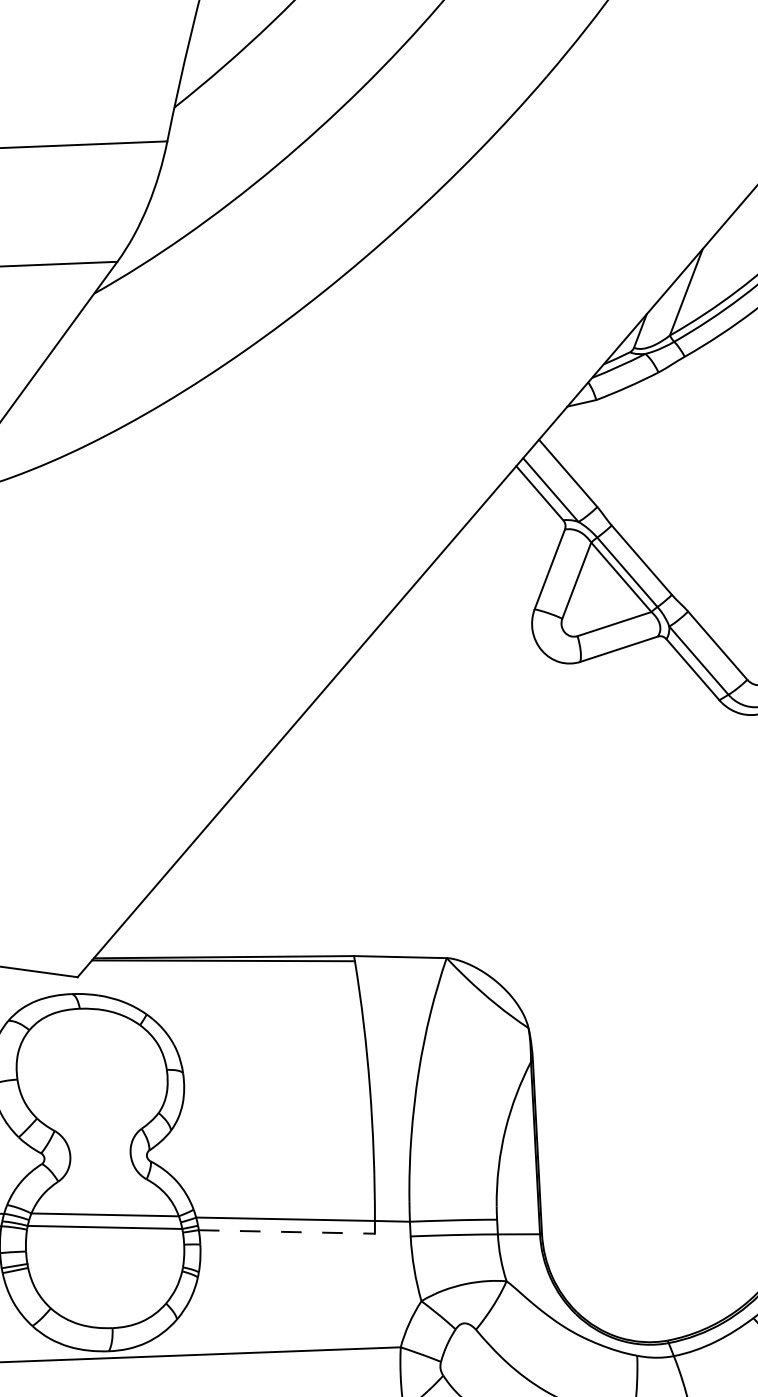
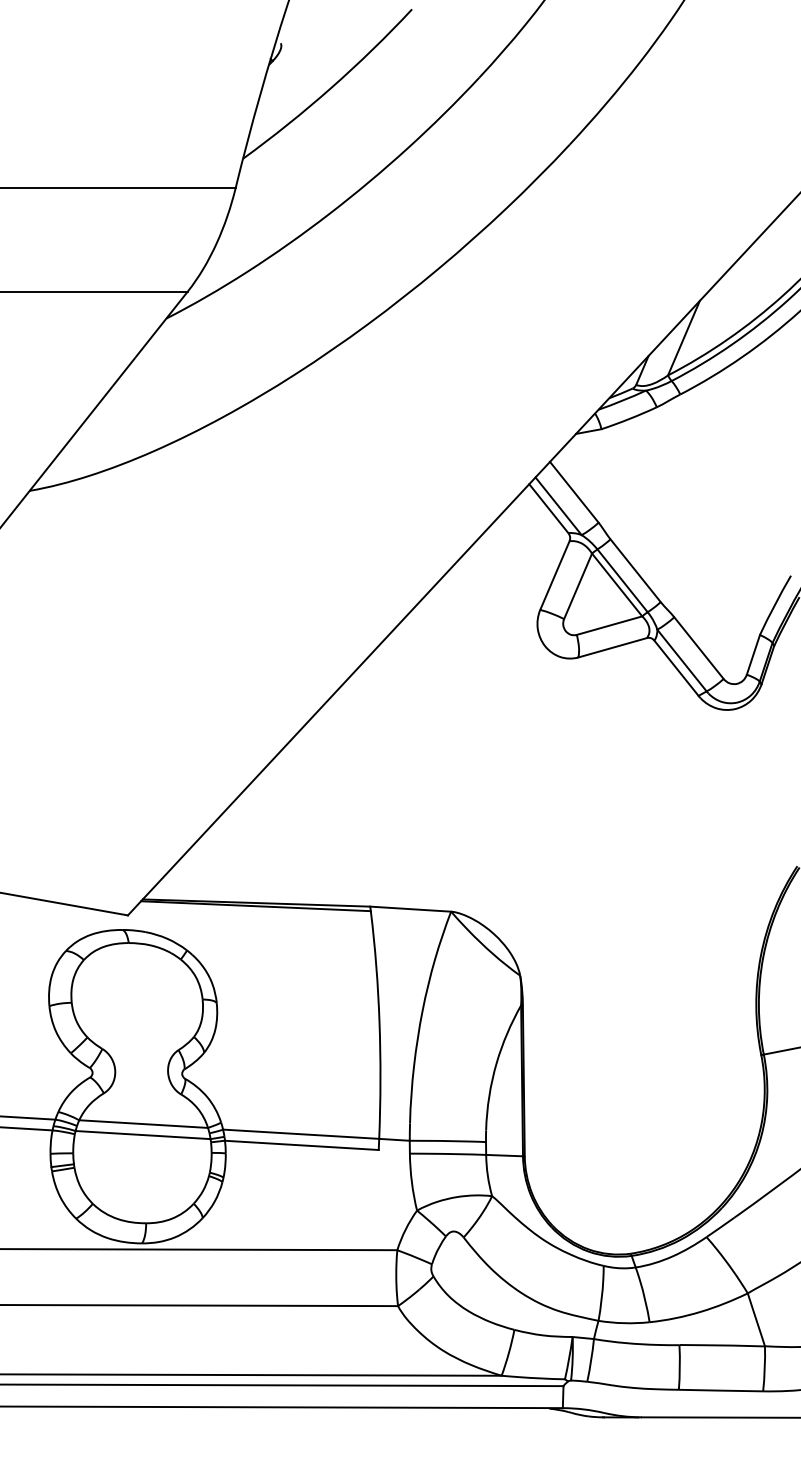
line: (287, 1232) -> (302, 1145), dashed -> solid

